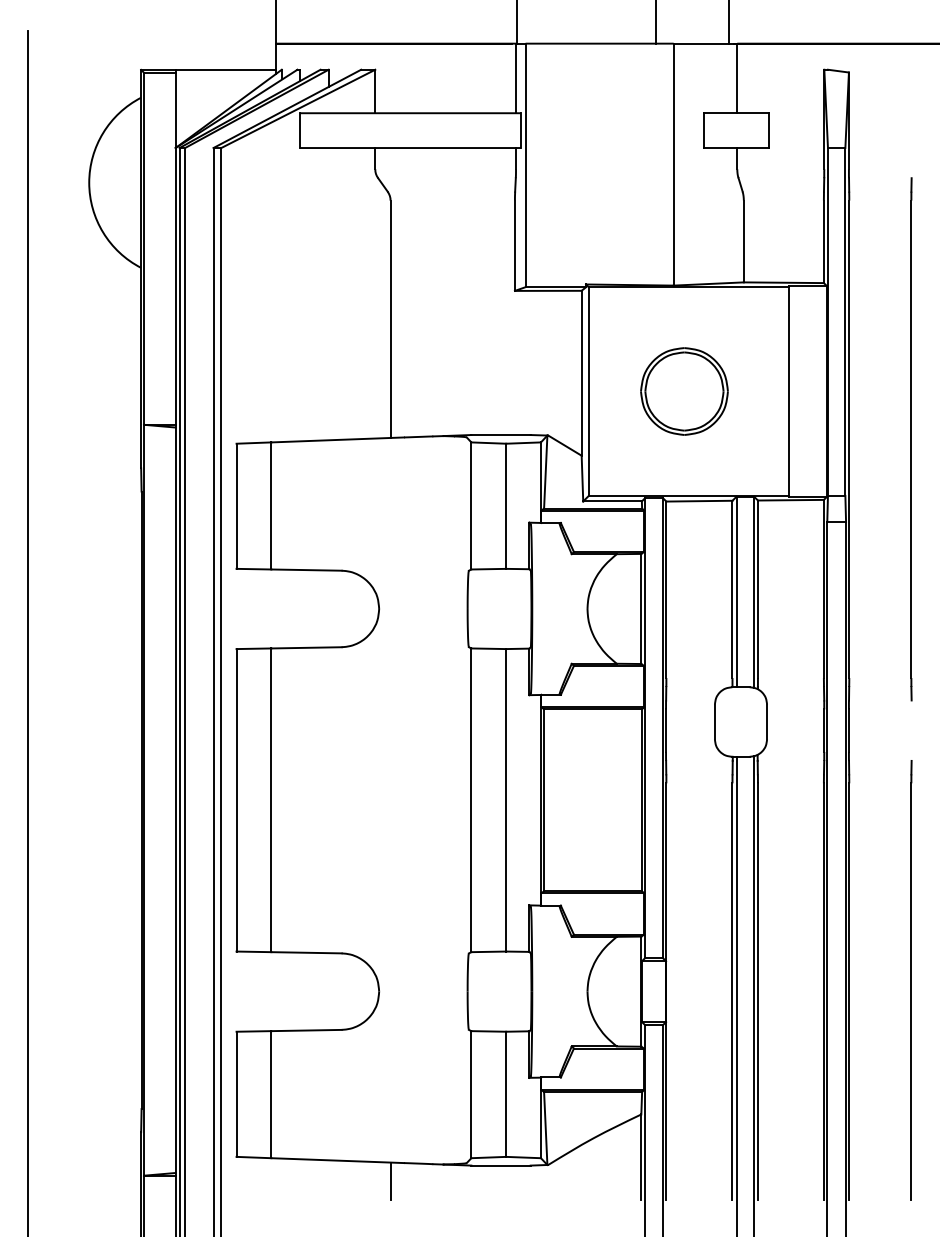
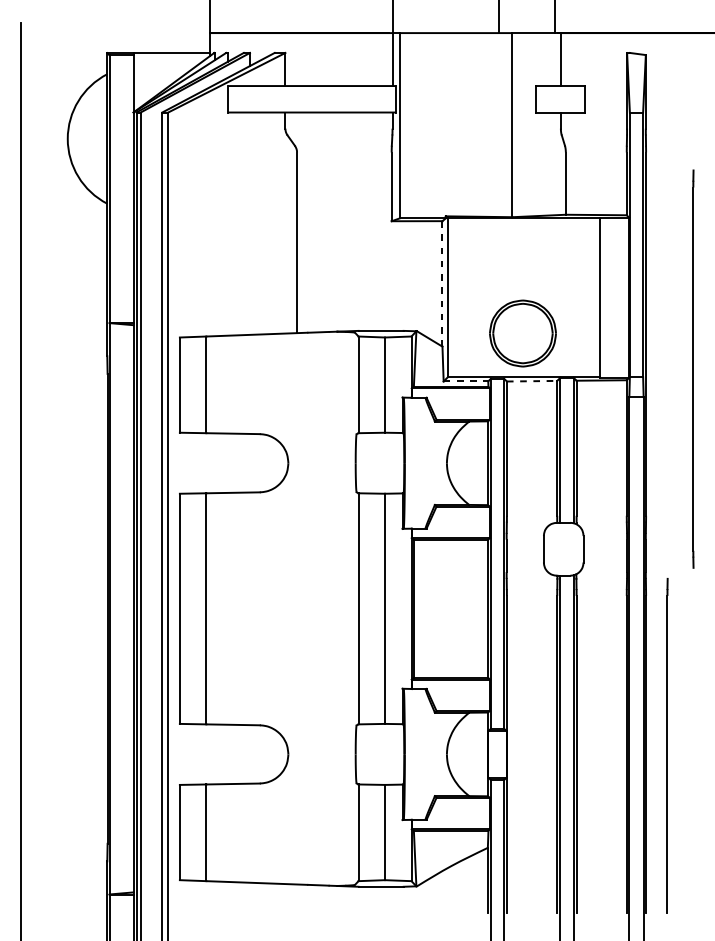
line: (581, 373) -> (442, 284), solid -> dashed
part: (684, 391) -> (522, 333), moved
line: (911, 439) -> (693, 369), moved
line: (613, 501) -> (466, 381), solid -> dashed
line: (699, 501) -> (532, 381), solid -> dashed
line: (911, 980) -> (667, 745), moved
line: (390, 1180) -> (297, 898), removed

